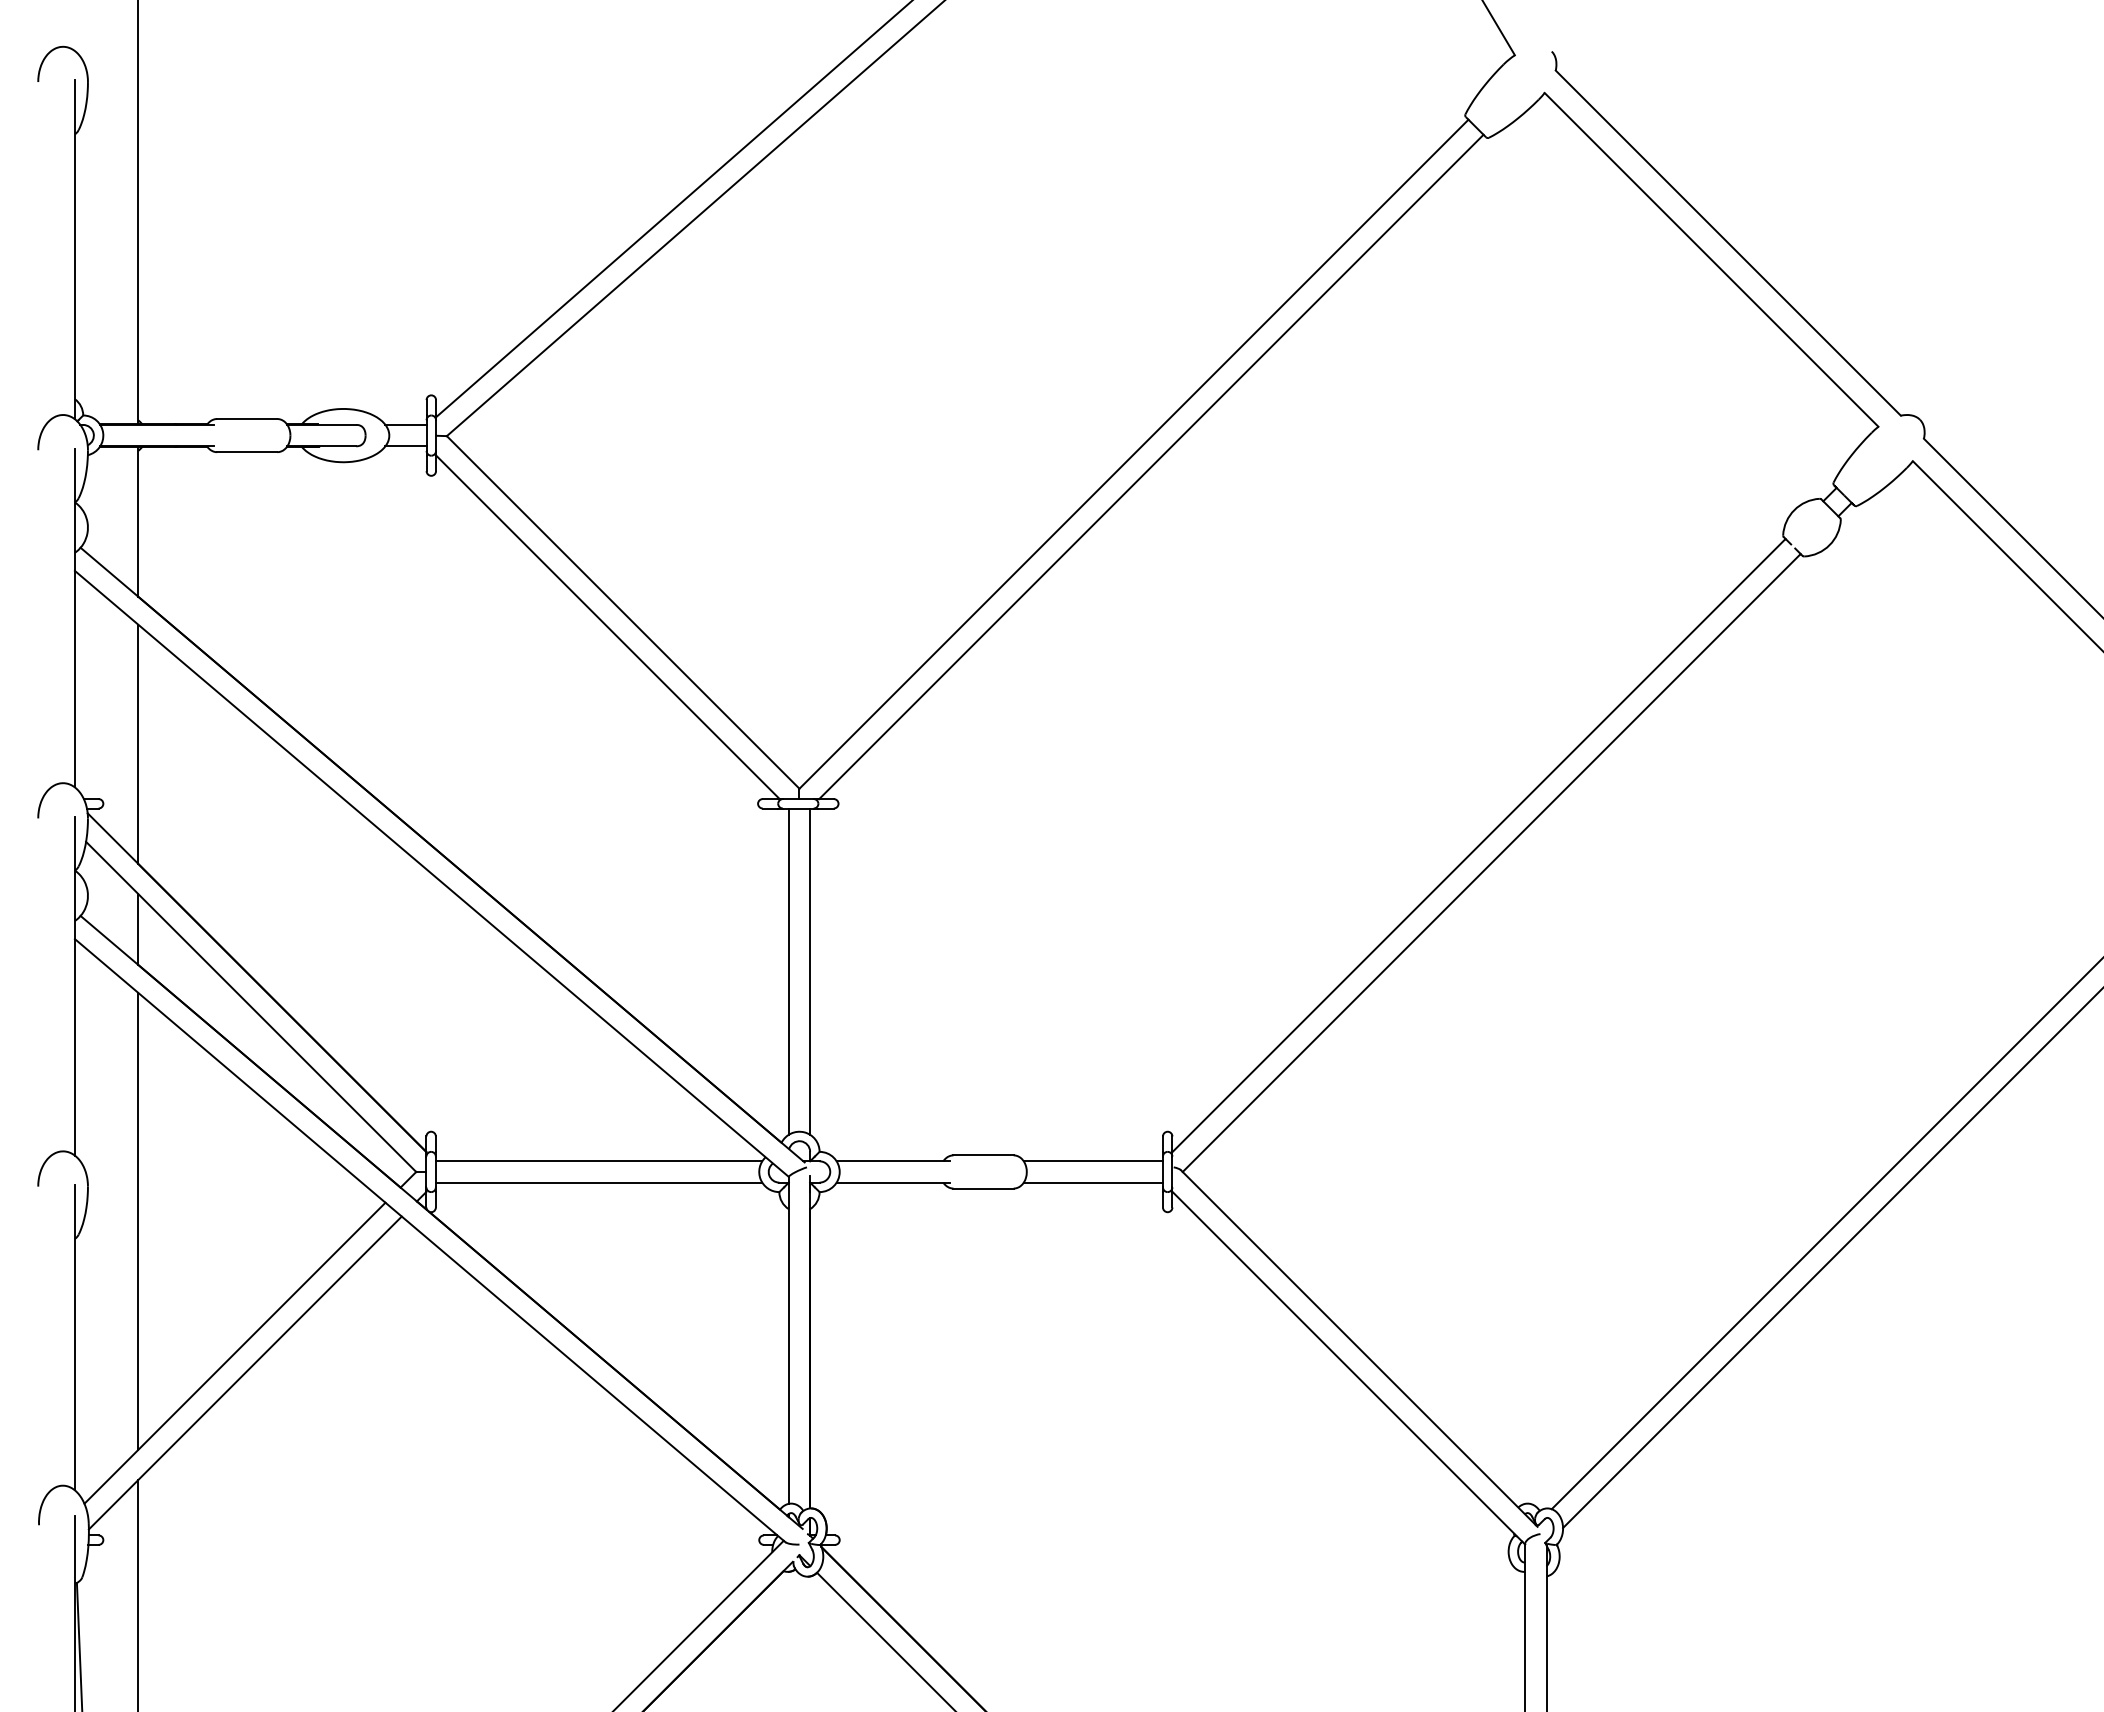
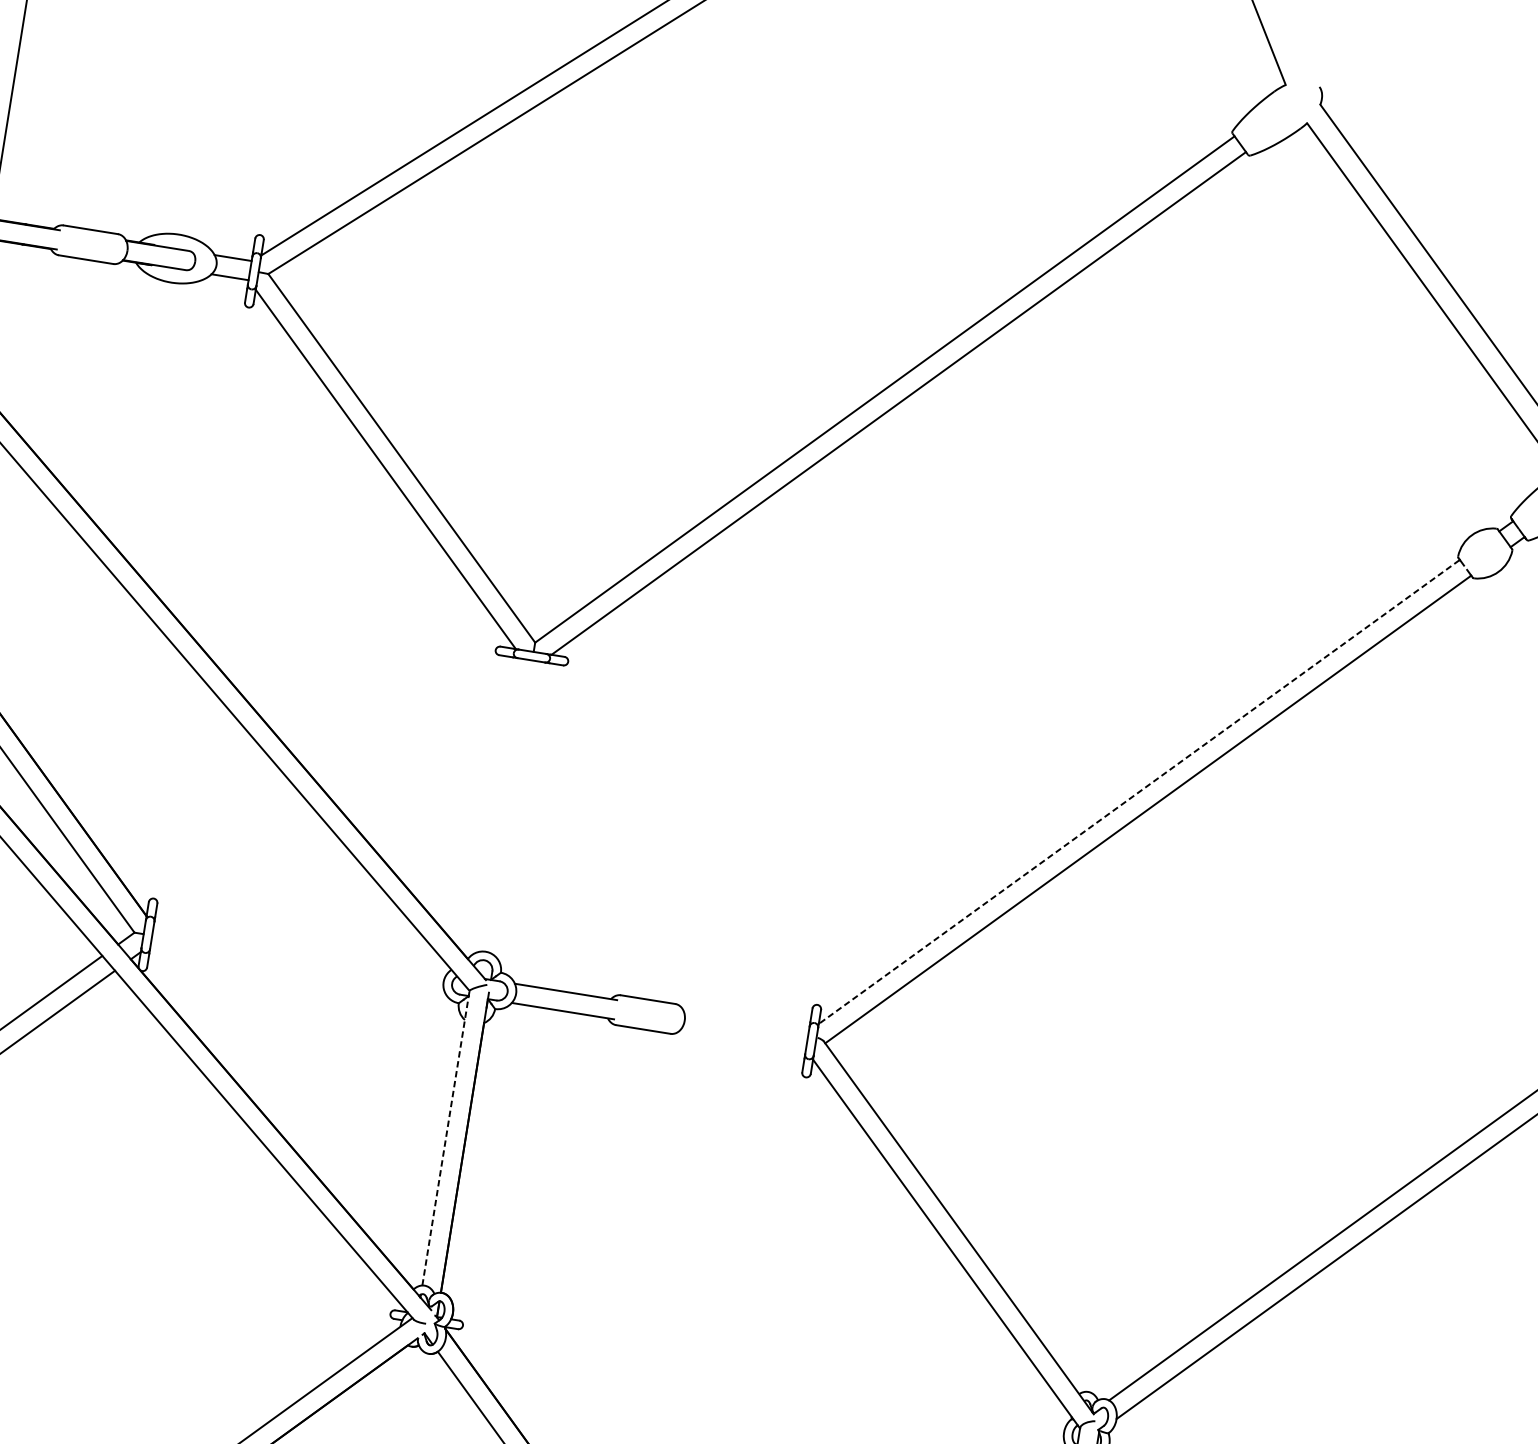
line: (1478, 846) -> (1138, 792), solid -> dashed
line: (788, 971) -> (498, 805), removed
line: (810, 971) -> (518, 808), removed
line: (598, 1161) -> (300, 949), removed
line: (1092, 1161) -> (745, 1020), removed
line: (598, 1182) -> (297, 968), removed
line: (1092, 1182) -> (742, 1039), removed
line: (788, 1340) -> (445, 1138), solid -> dashed

